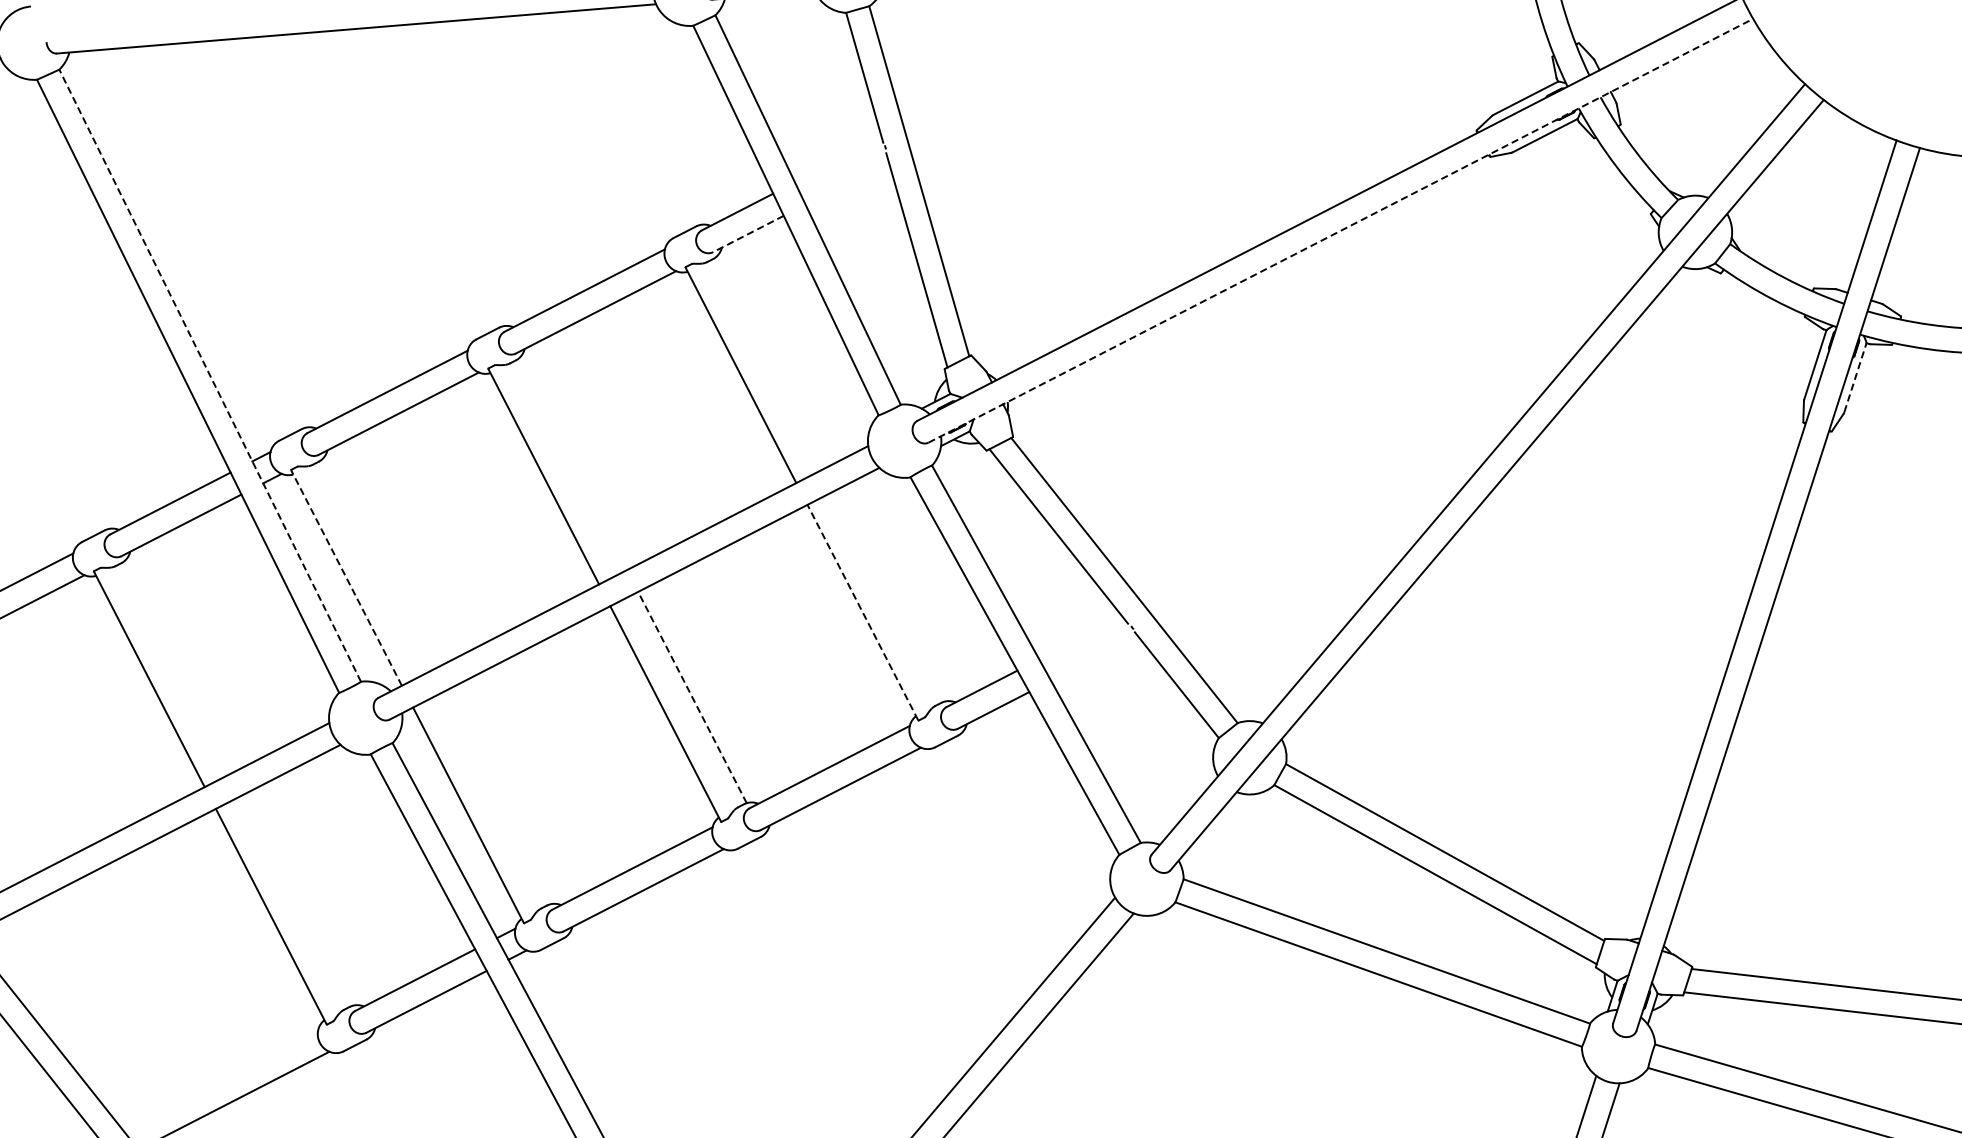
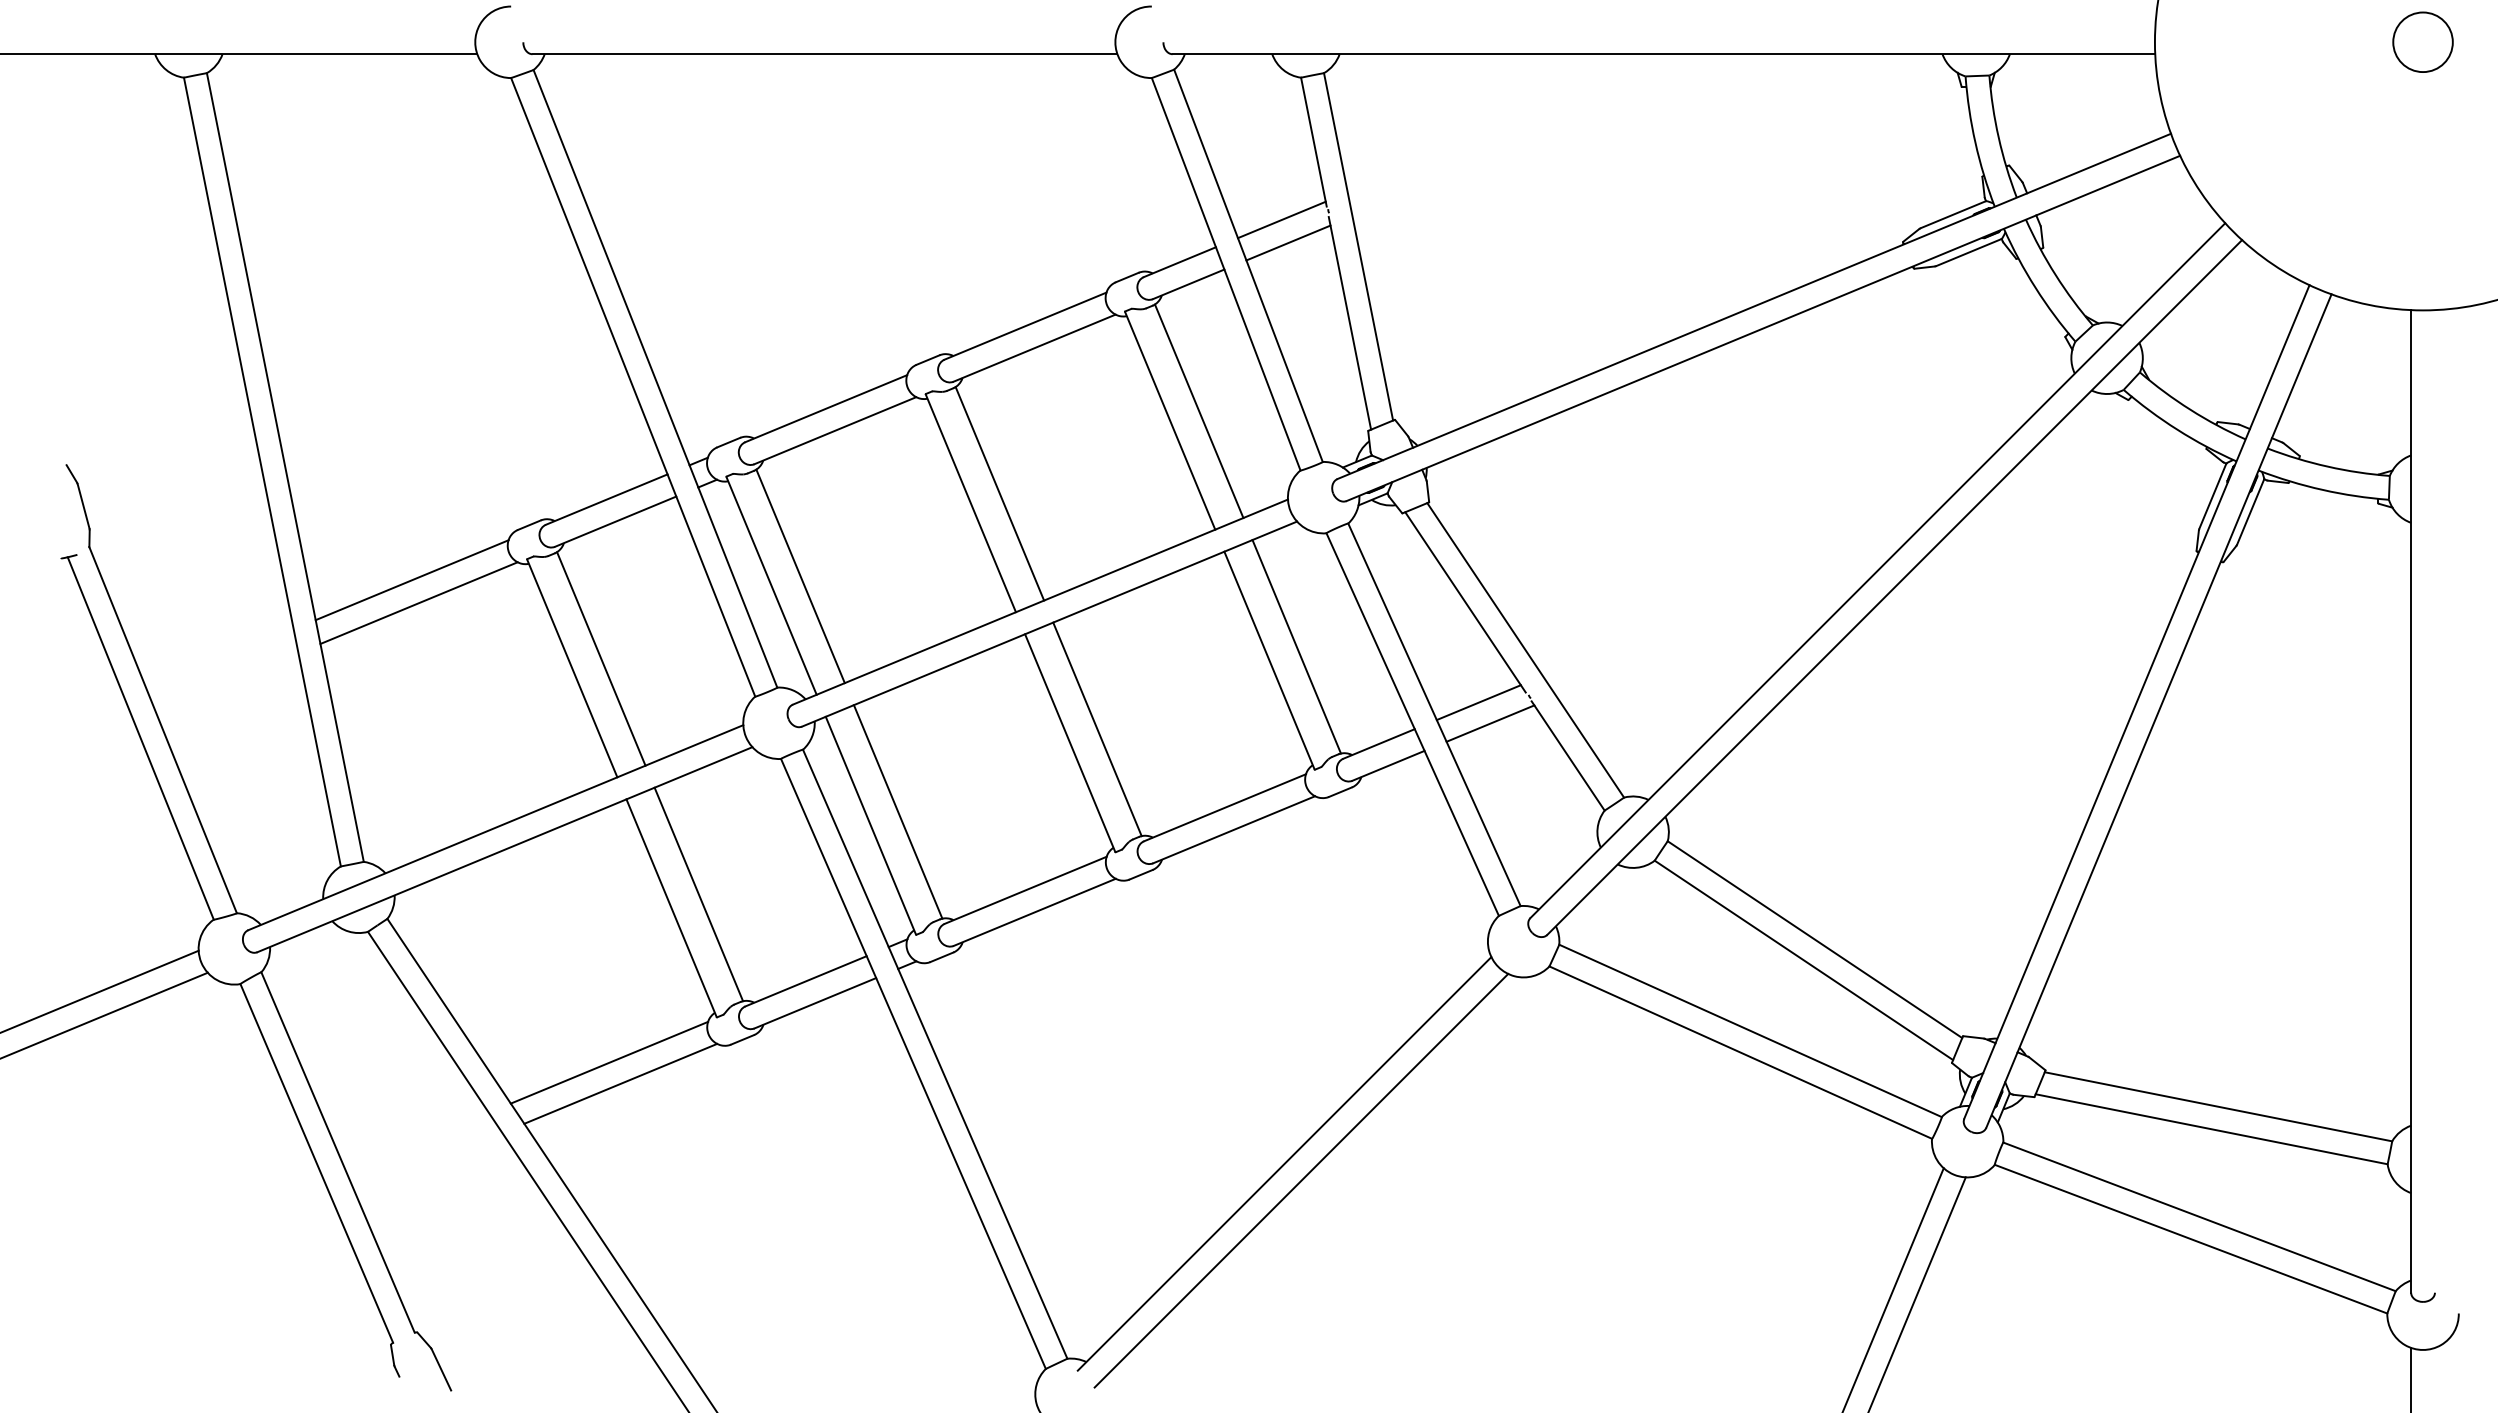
line: (838, 159) -> (1281, 219), added
line: (847, 182) -> (1288, 242), added
line: (1340, 230) -> (1763, 328), dashed -> solid
line: (748, 234) -> (1188, 284), dashed -> solid
line: (769, 363) -> (1198, 411), added
line: (210, 375) -> (655, 378), dashed -> solid
line: (1855, 377) -> (2250, 511), dashed -> solid
line: (572, 464) -> (999, 493), added
line: (375, 565) -> (800, 576), added
line: (346, 578) -> (771, 586), dashed -> solid
line: (889, 595) -> (1296, 646), added
line: (862, 612) -> (1269, 660), dashed -> solid
line: (1080, 637) -> (1478, 702), added
line: (1094, 658) -> (1490, 723), added
line: (178, 666) -> (601, 658), added
line: (692, 697) -> (1097, 729), dashed -> solid
line: (494, 798) -> (897, 811), added
line: (297, 900) -> (698, 894), added
line: (220, 1079) -> (609, 1062), added

